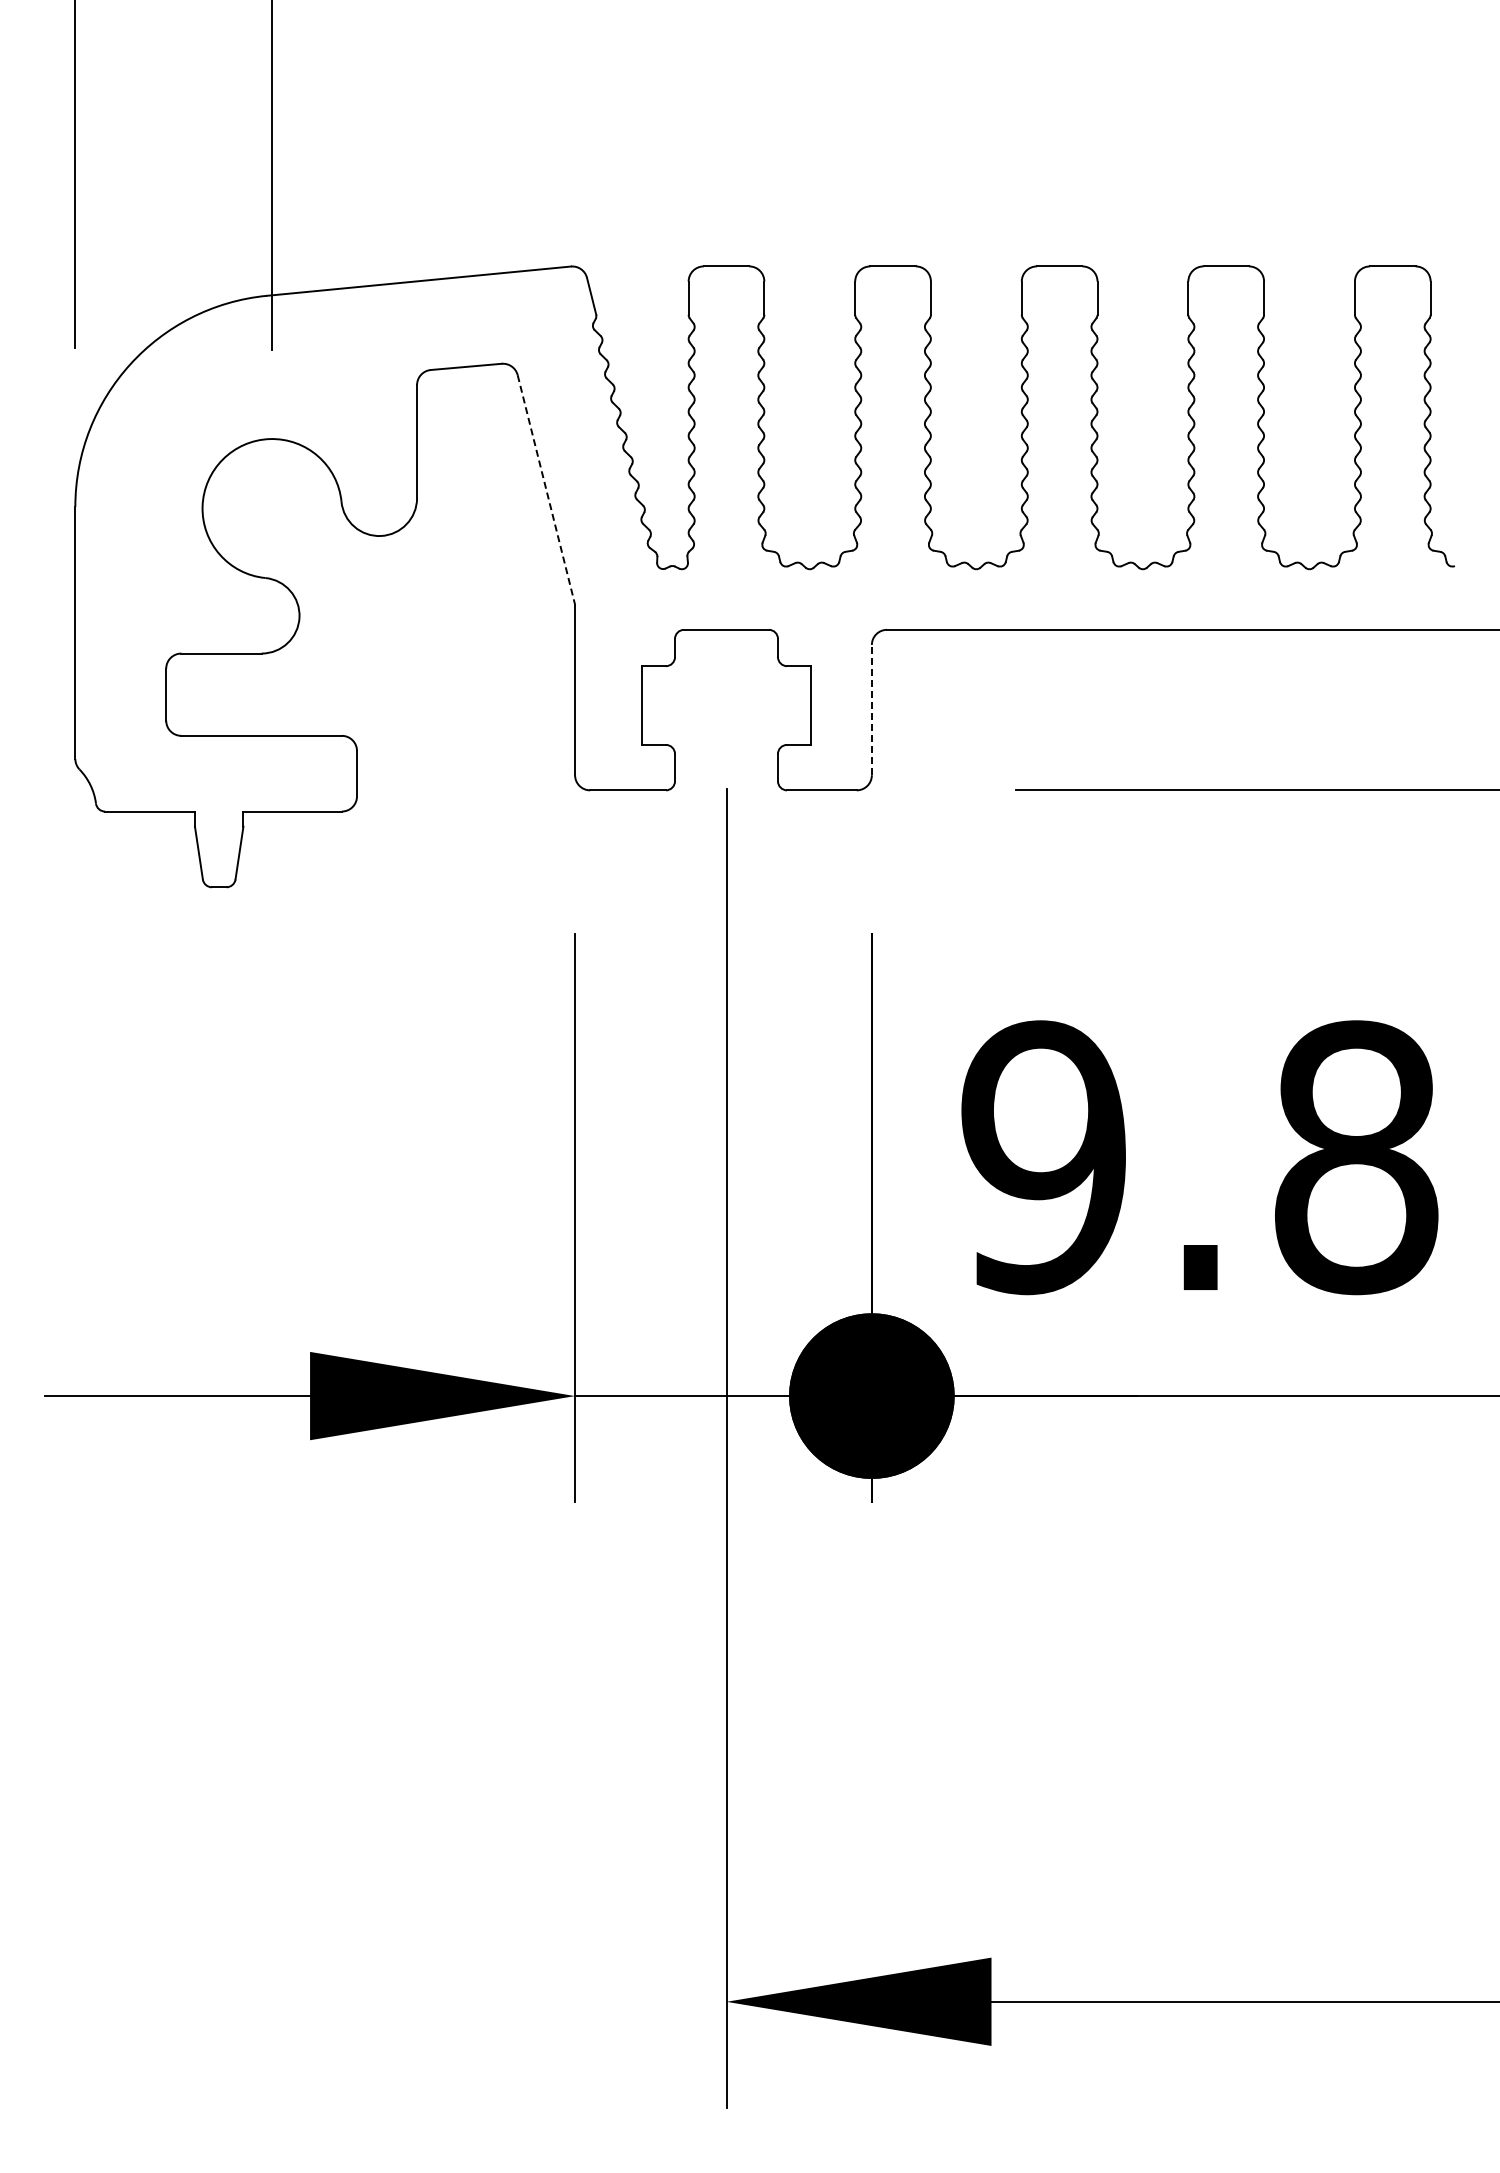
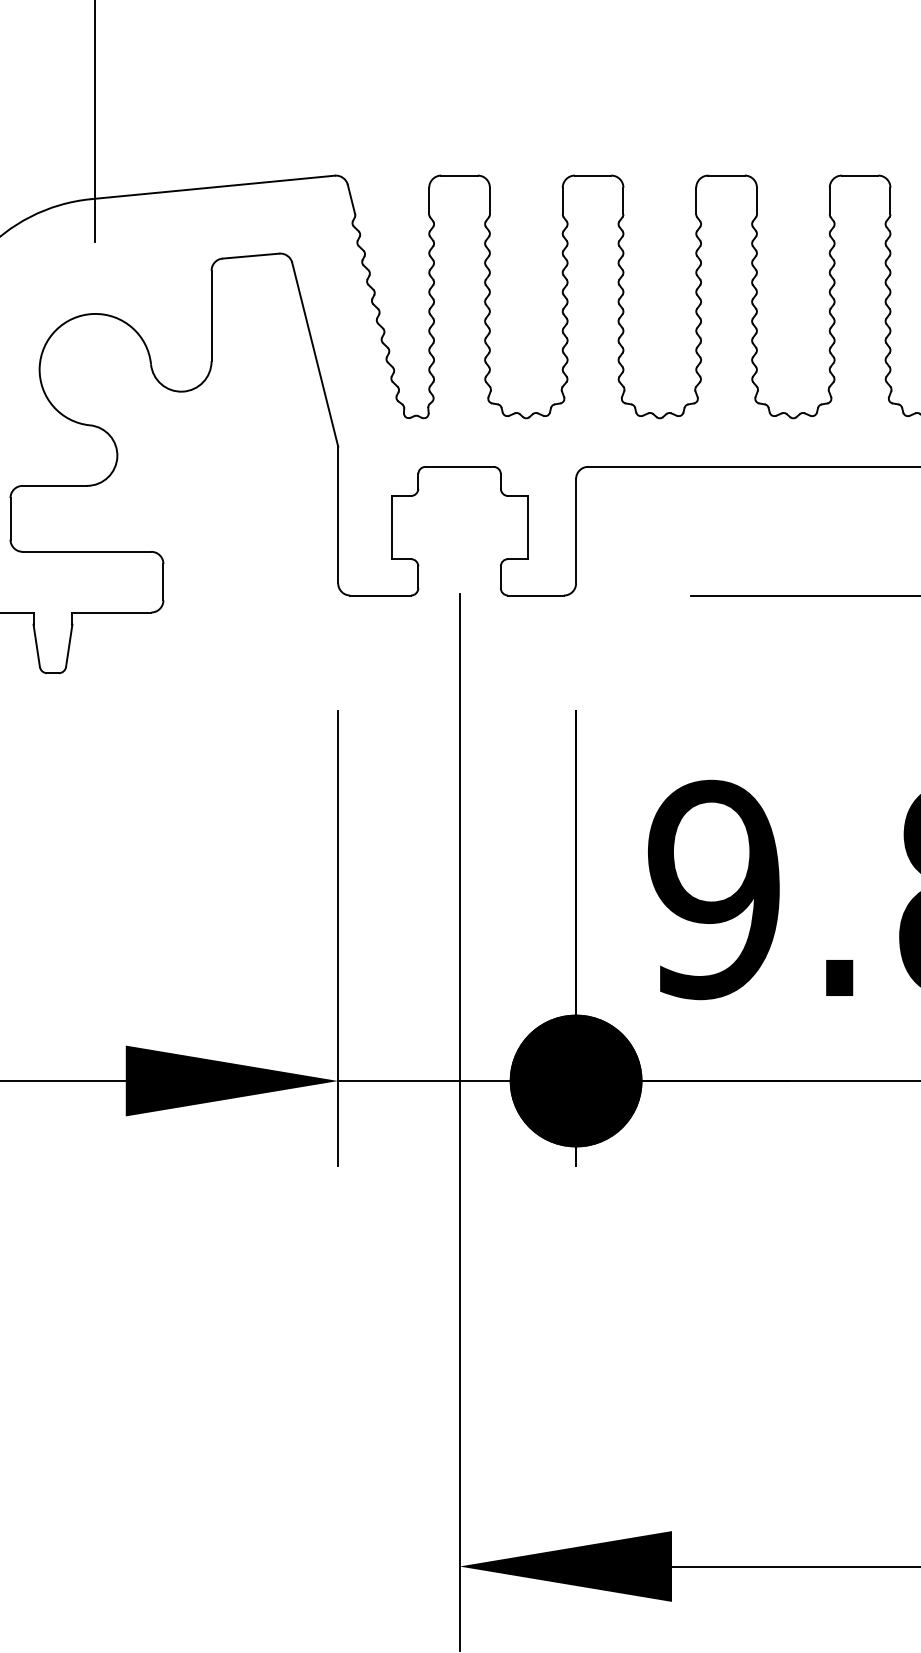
line: (546, 490) -> (315, 355), dashed -> solid
line: (871, 709) -> (575, 530), dashed -> solid

